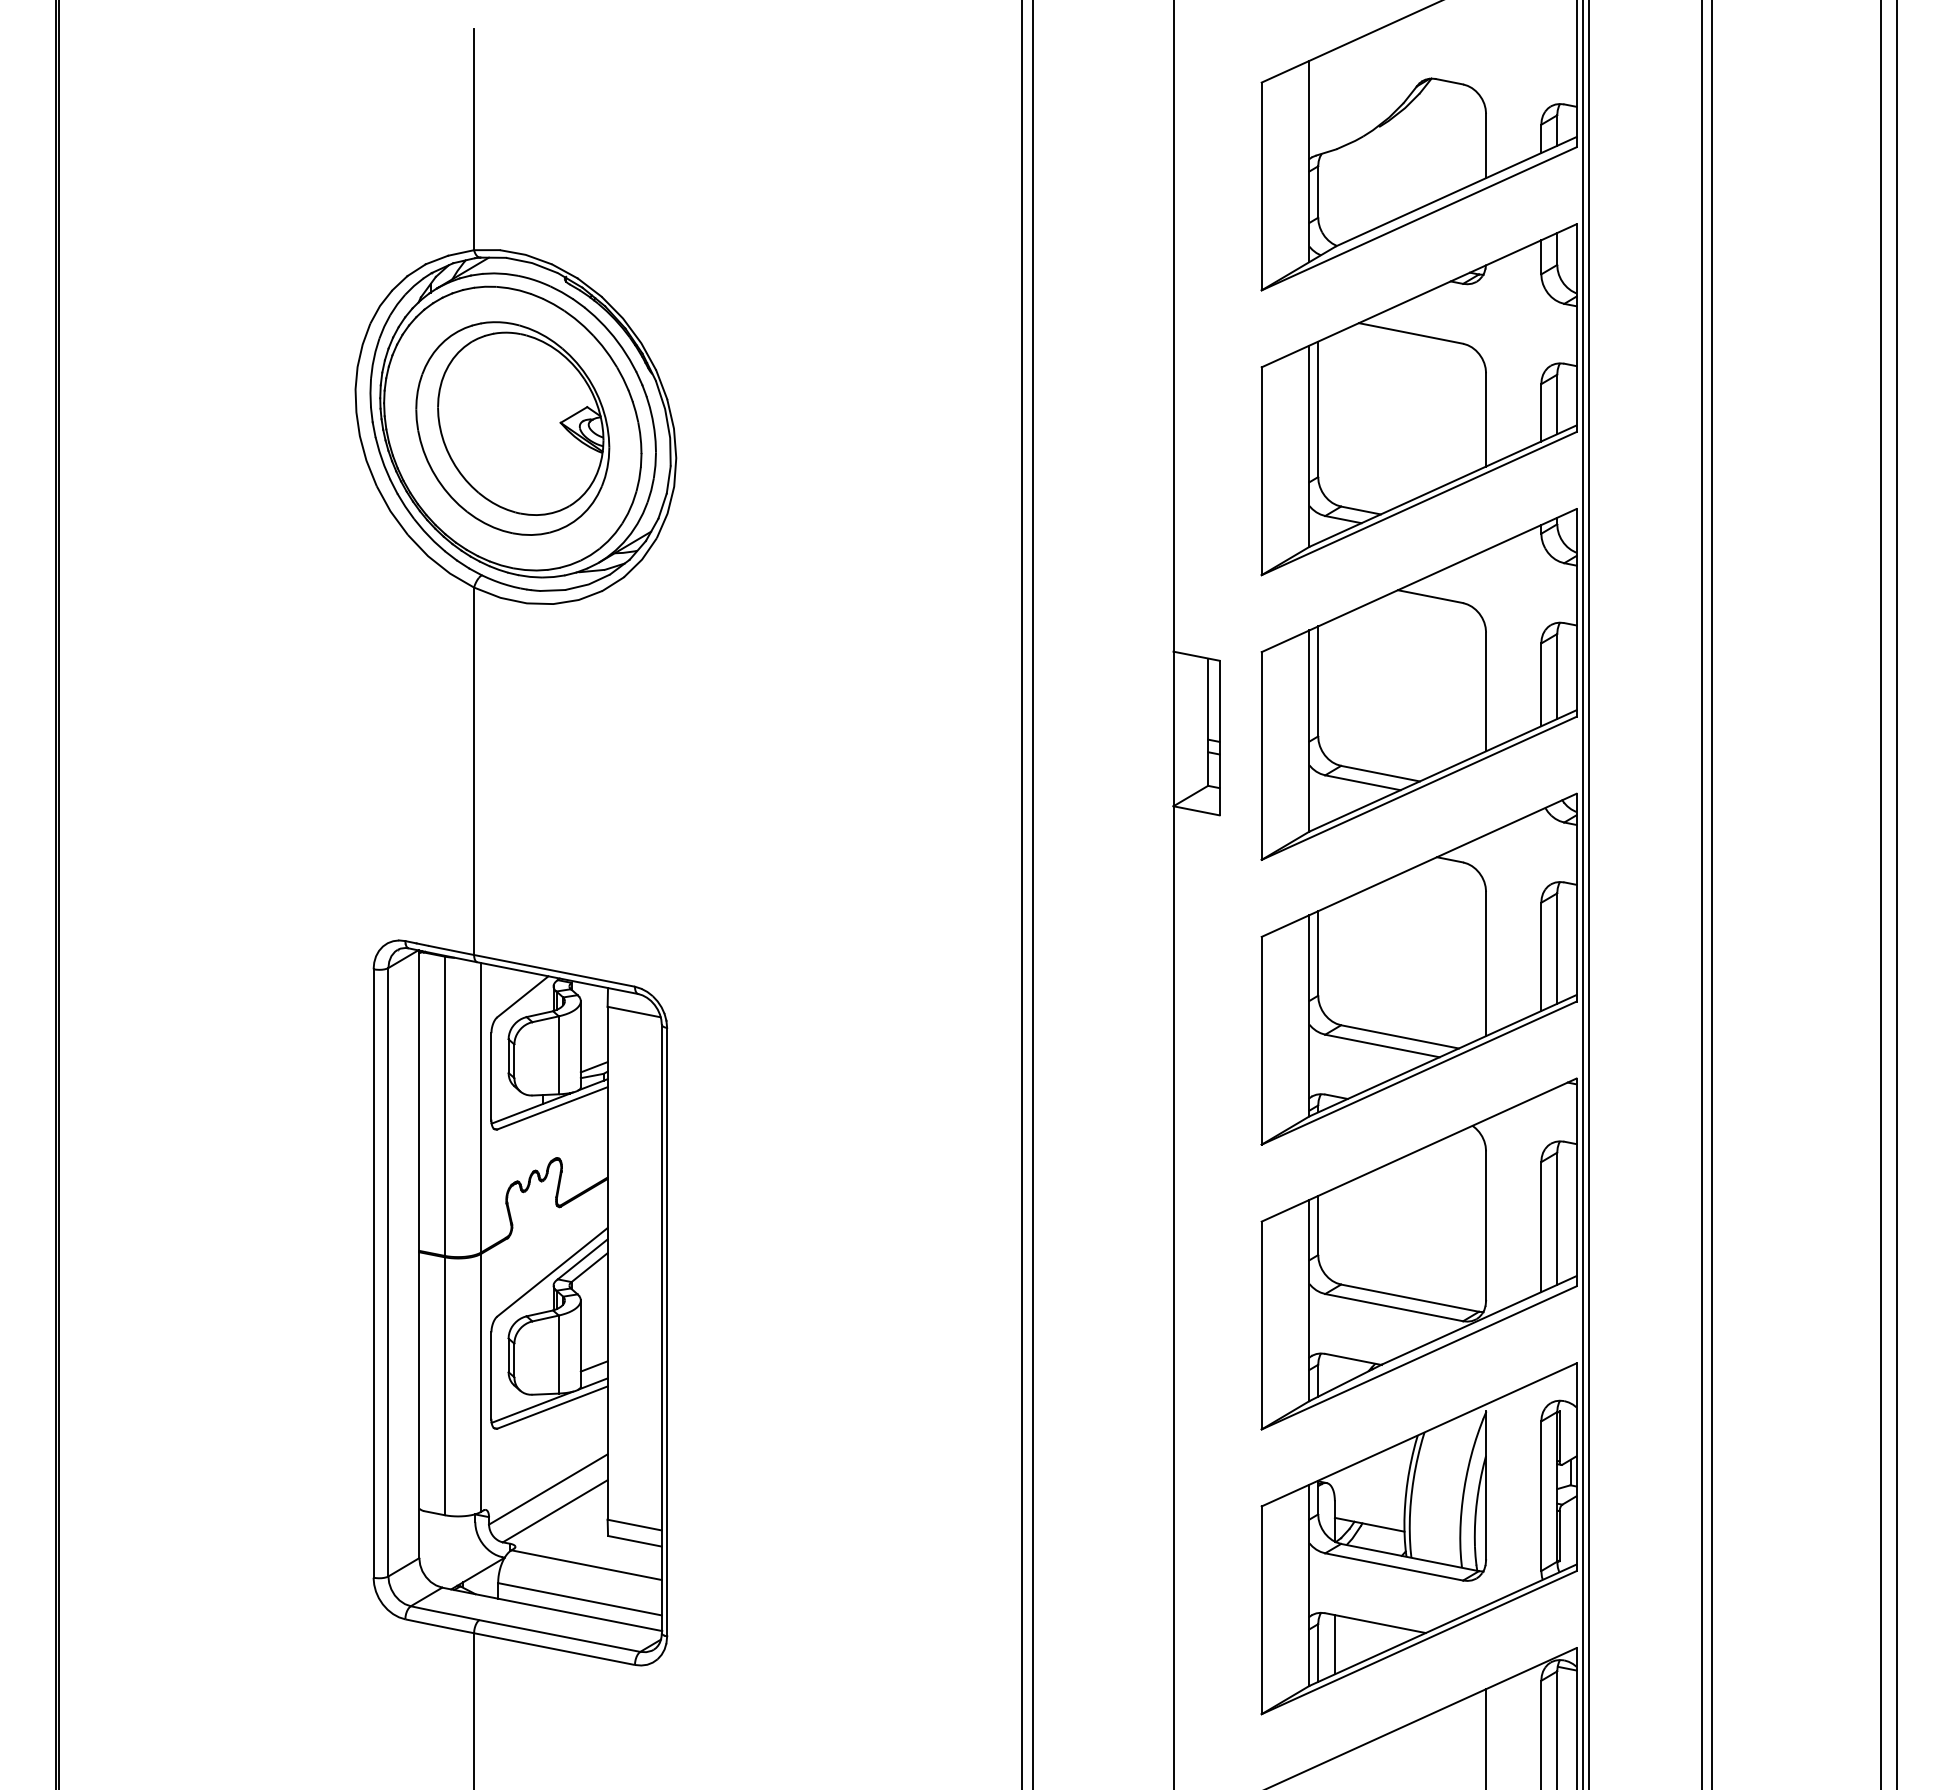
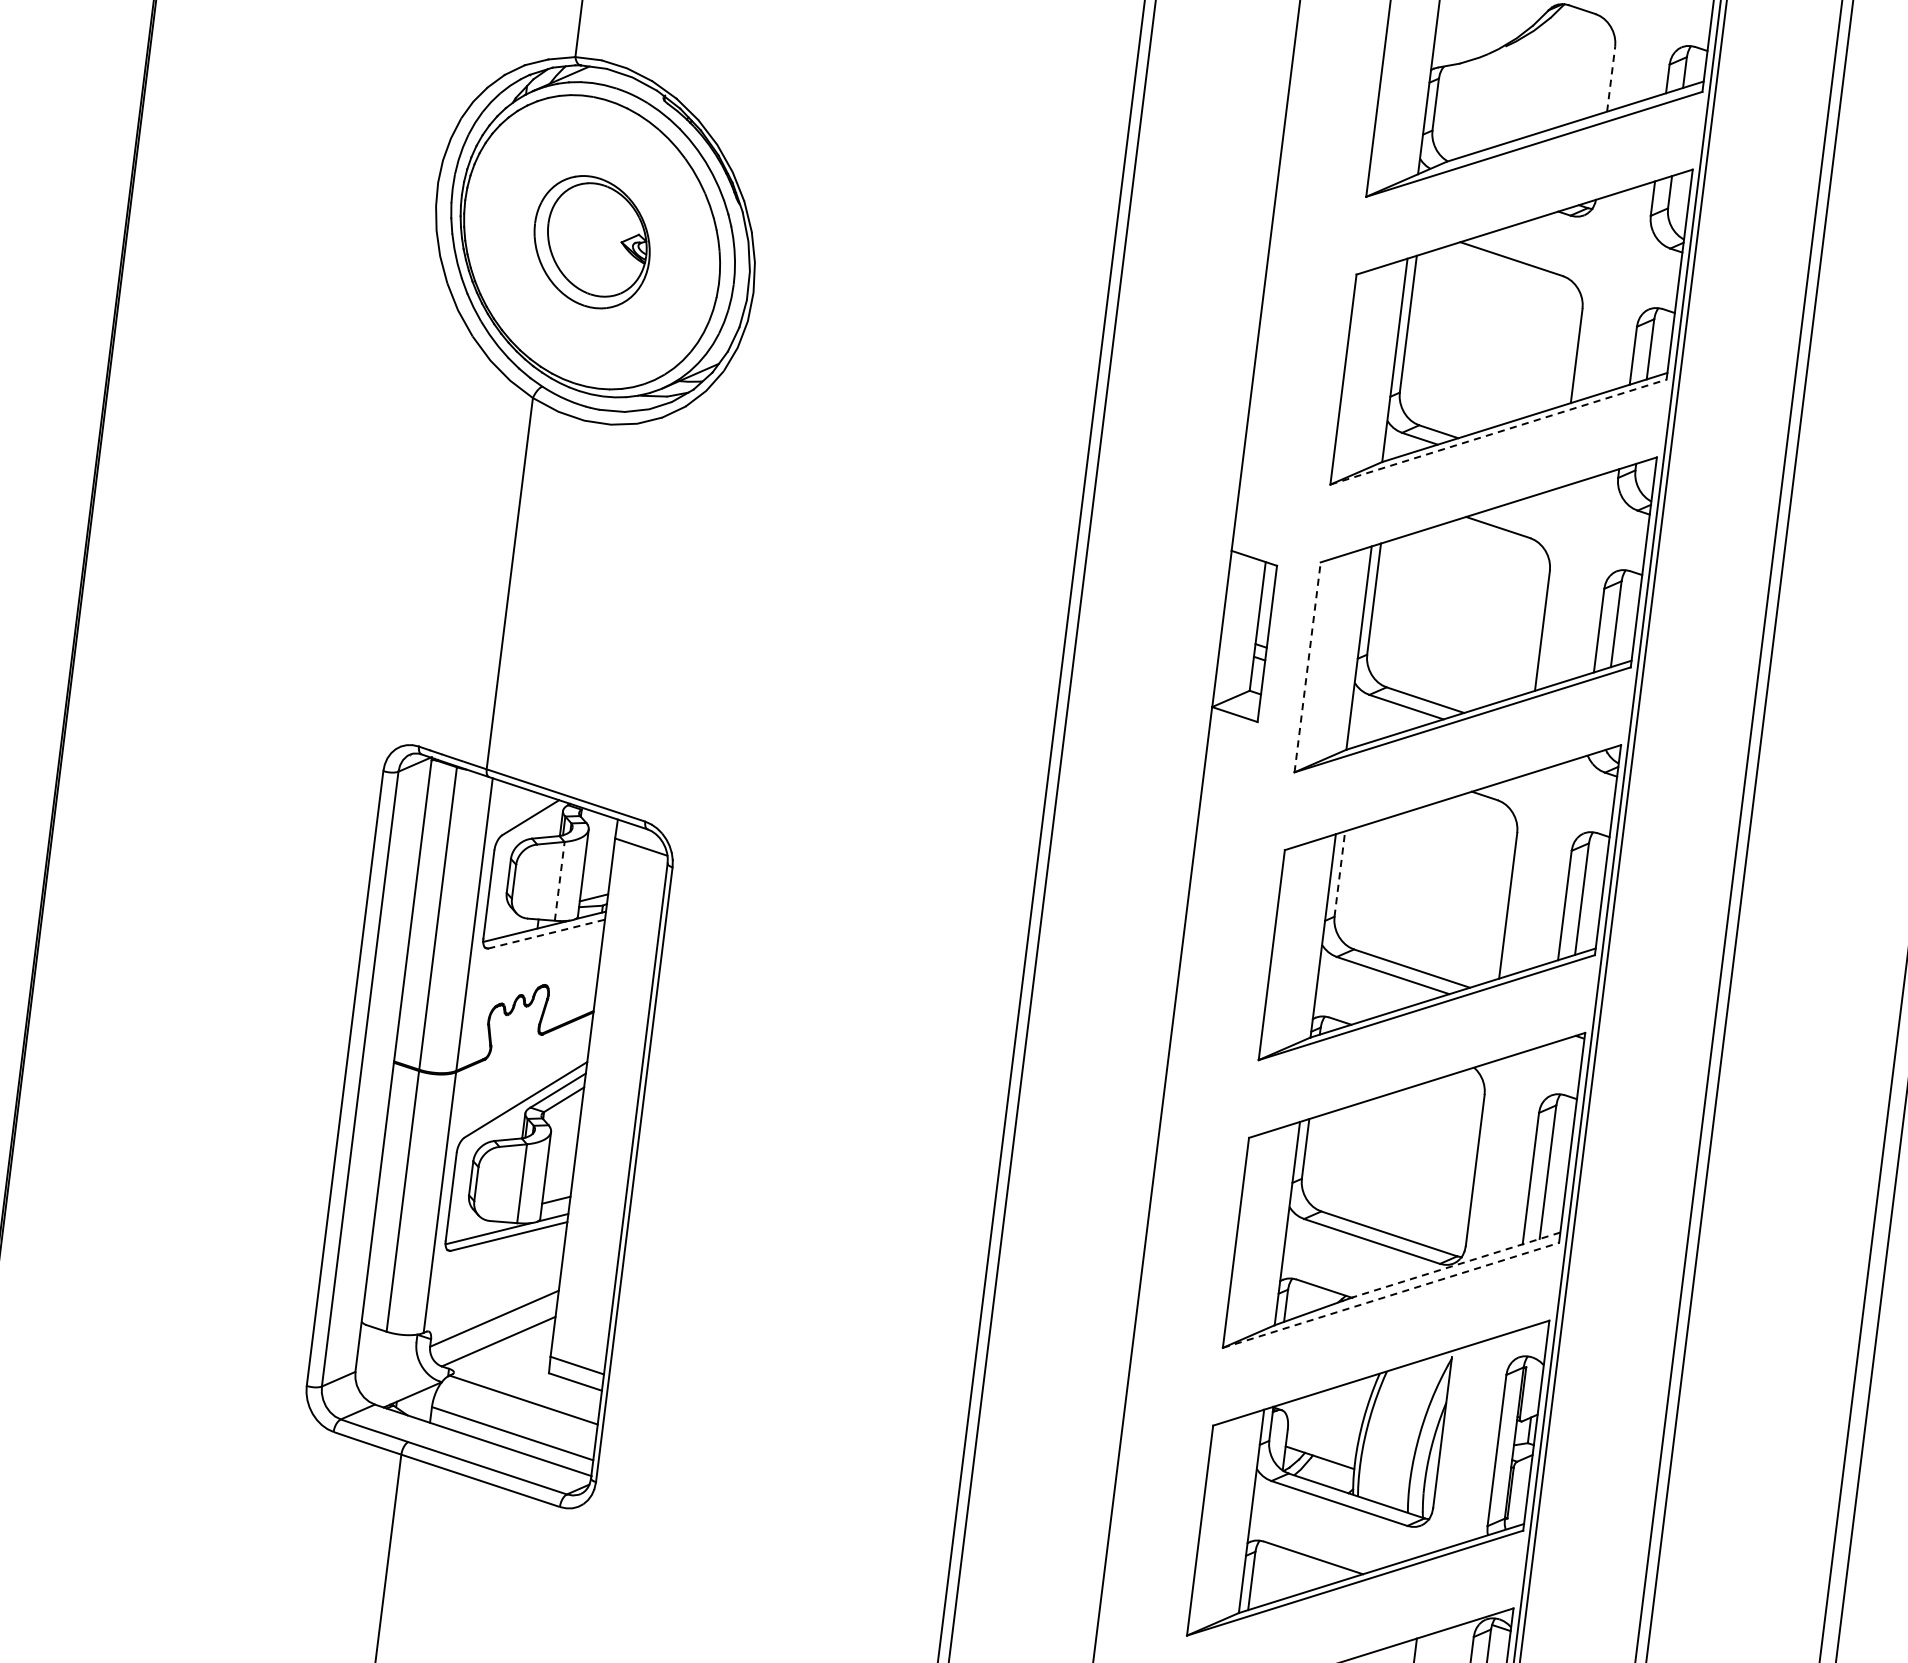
line: (1486, 145) -> (1611, 78), solid -> dashed
part: (512, 428) -> (591, 242), size x0.6
line: (1419, 503) -> (1498, 432), solid -> dashed
line: (1261, 756) -> (1307, 667), solid -> dashed
line: (1318, 952) -> (1340, 873), solid -> dashed
line: (558, 1055) -> (559, 881), solid -> dashed
line: (552, 1108) -> (546, 934), solid -> dashed
line: (1479, 1320) -> (1456, 1265), solid -> dashed
line: (1419, 1357) -> (1391, 1295), solid -> dashed
line: (1334, 1644) -> (1269, 1574), removed

